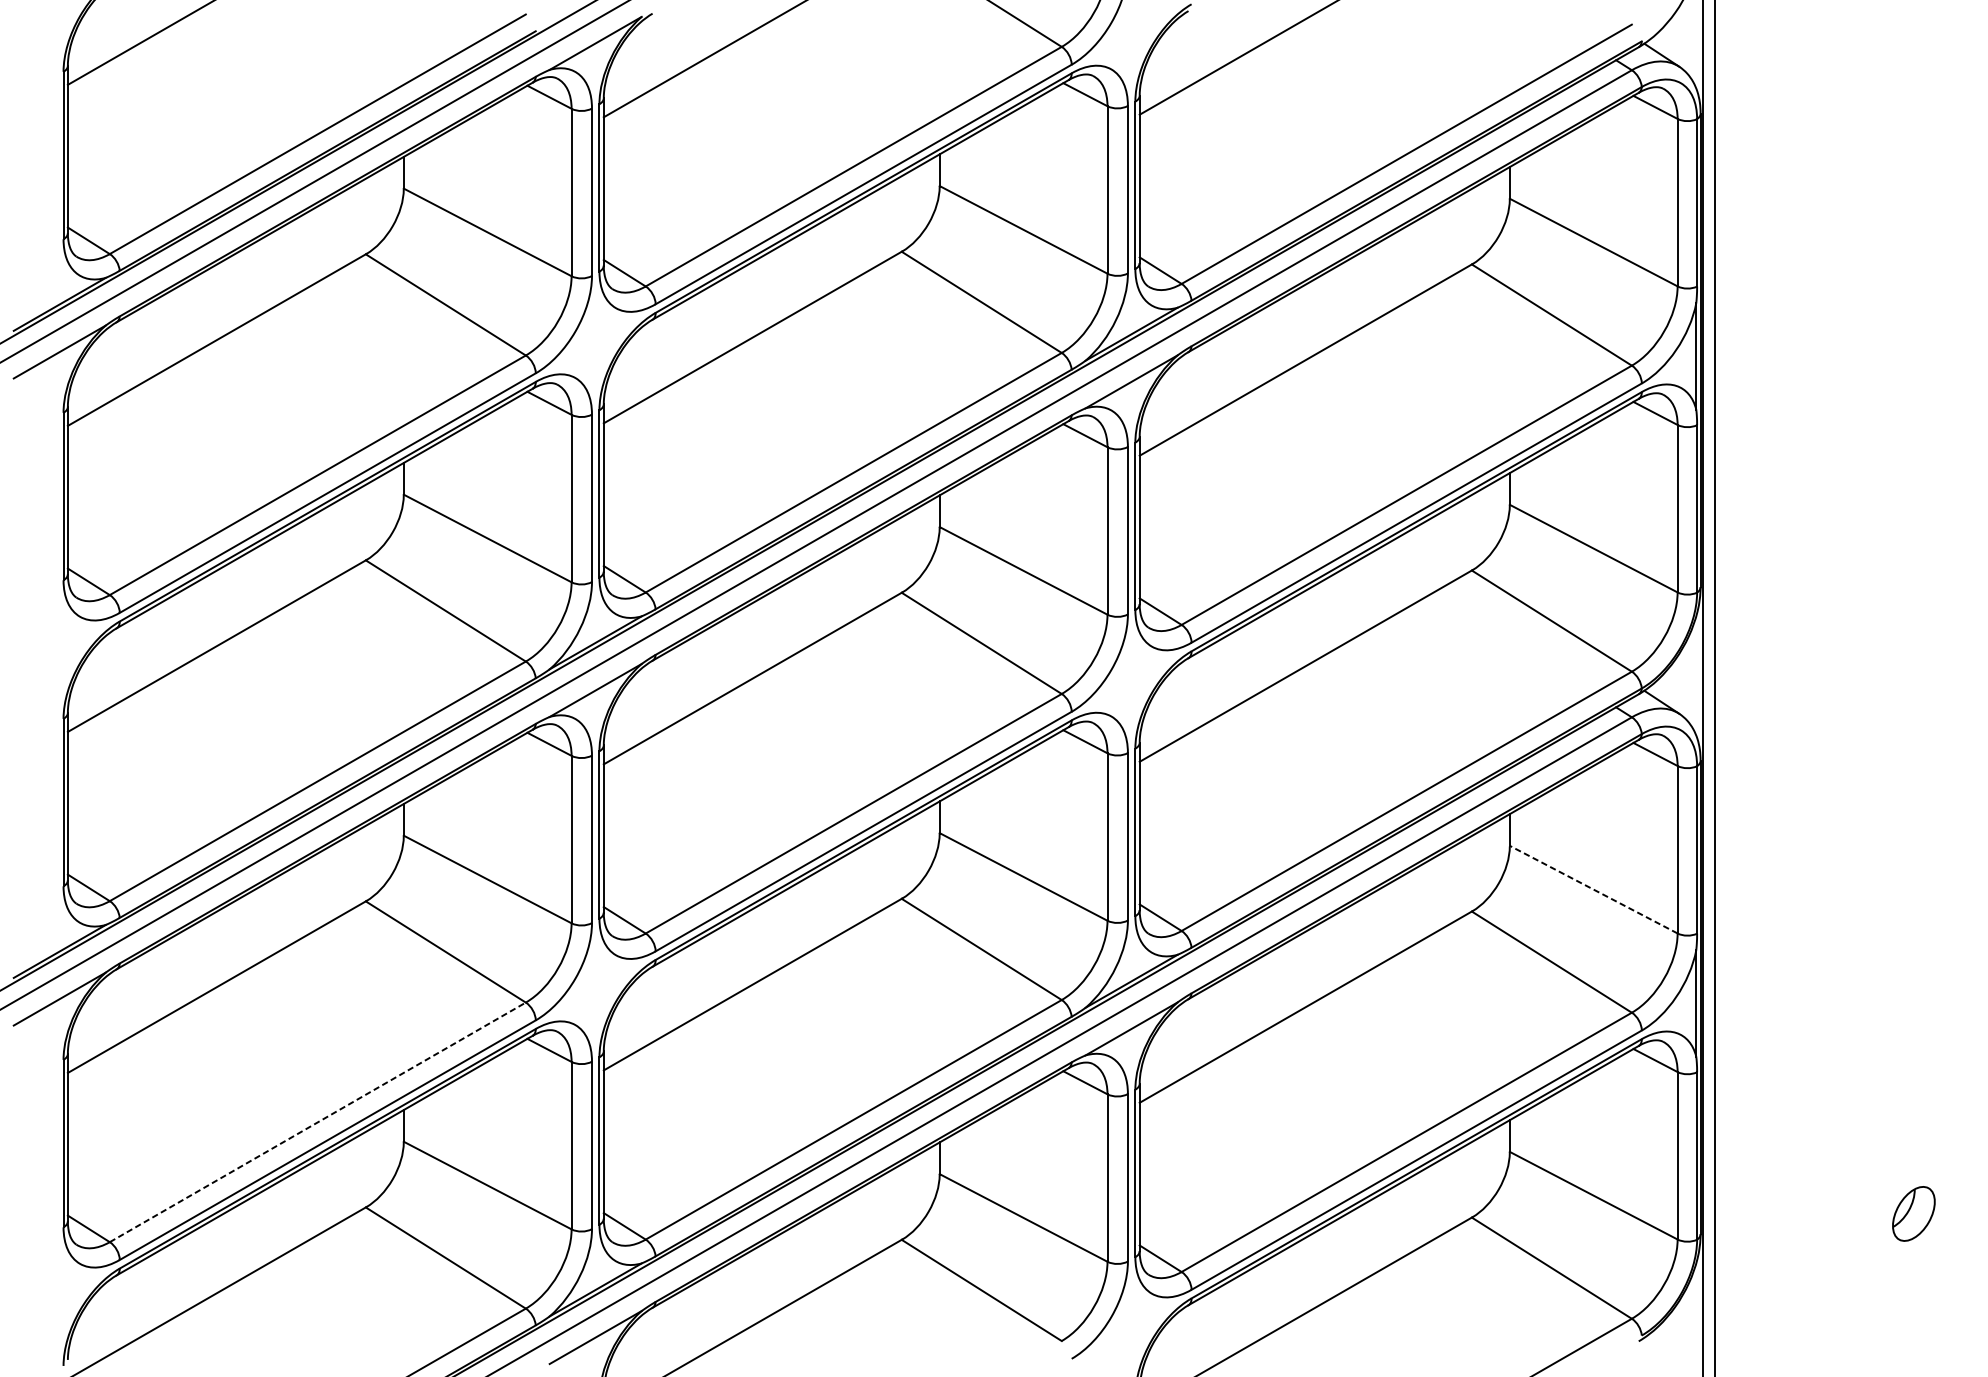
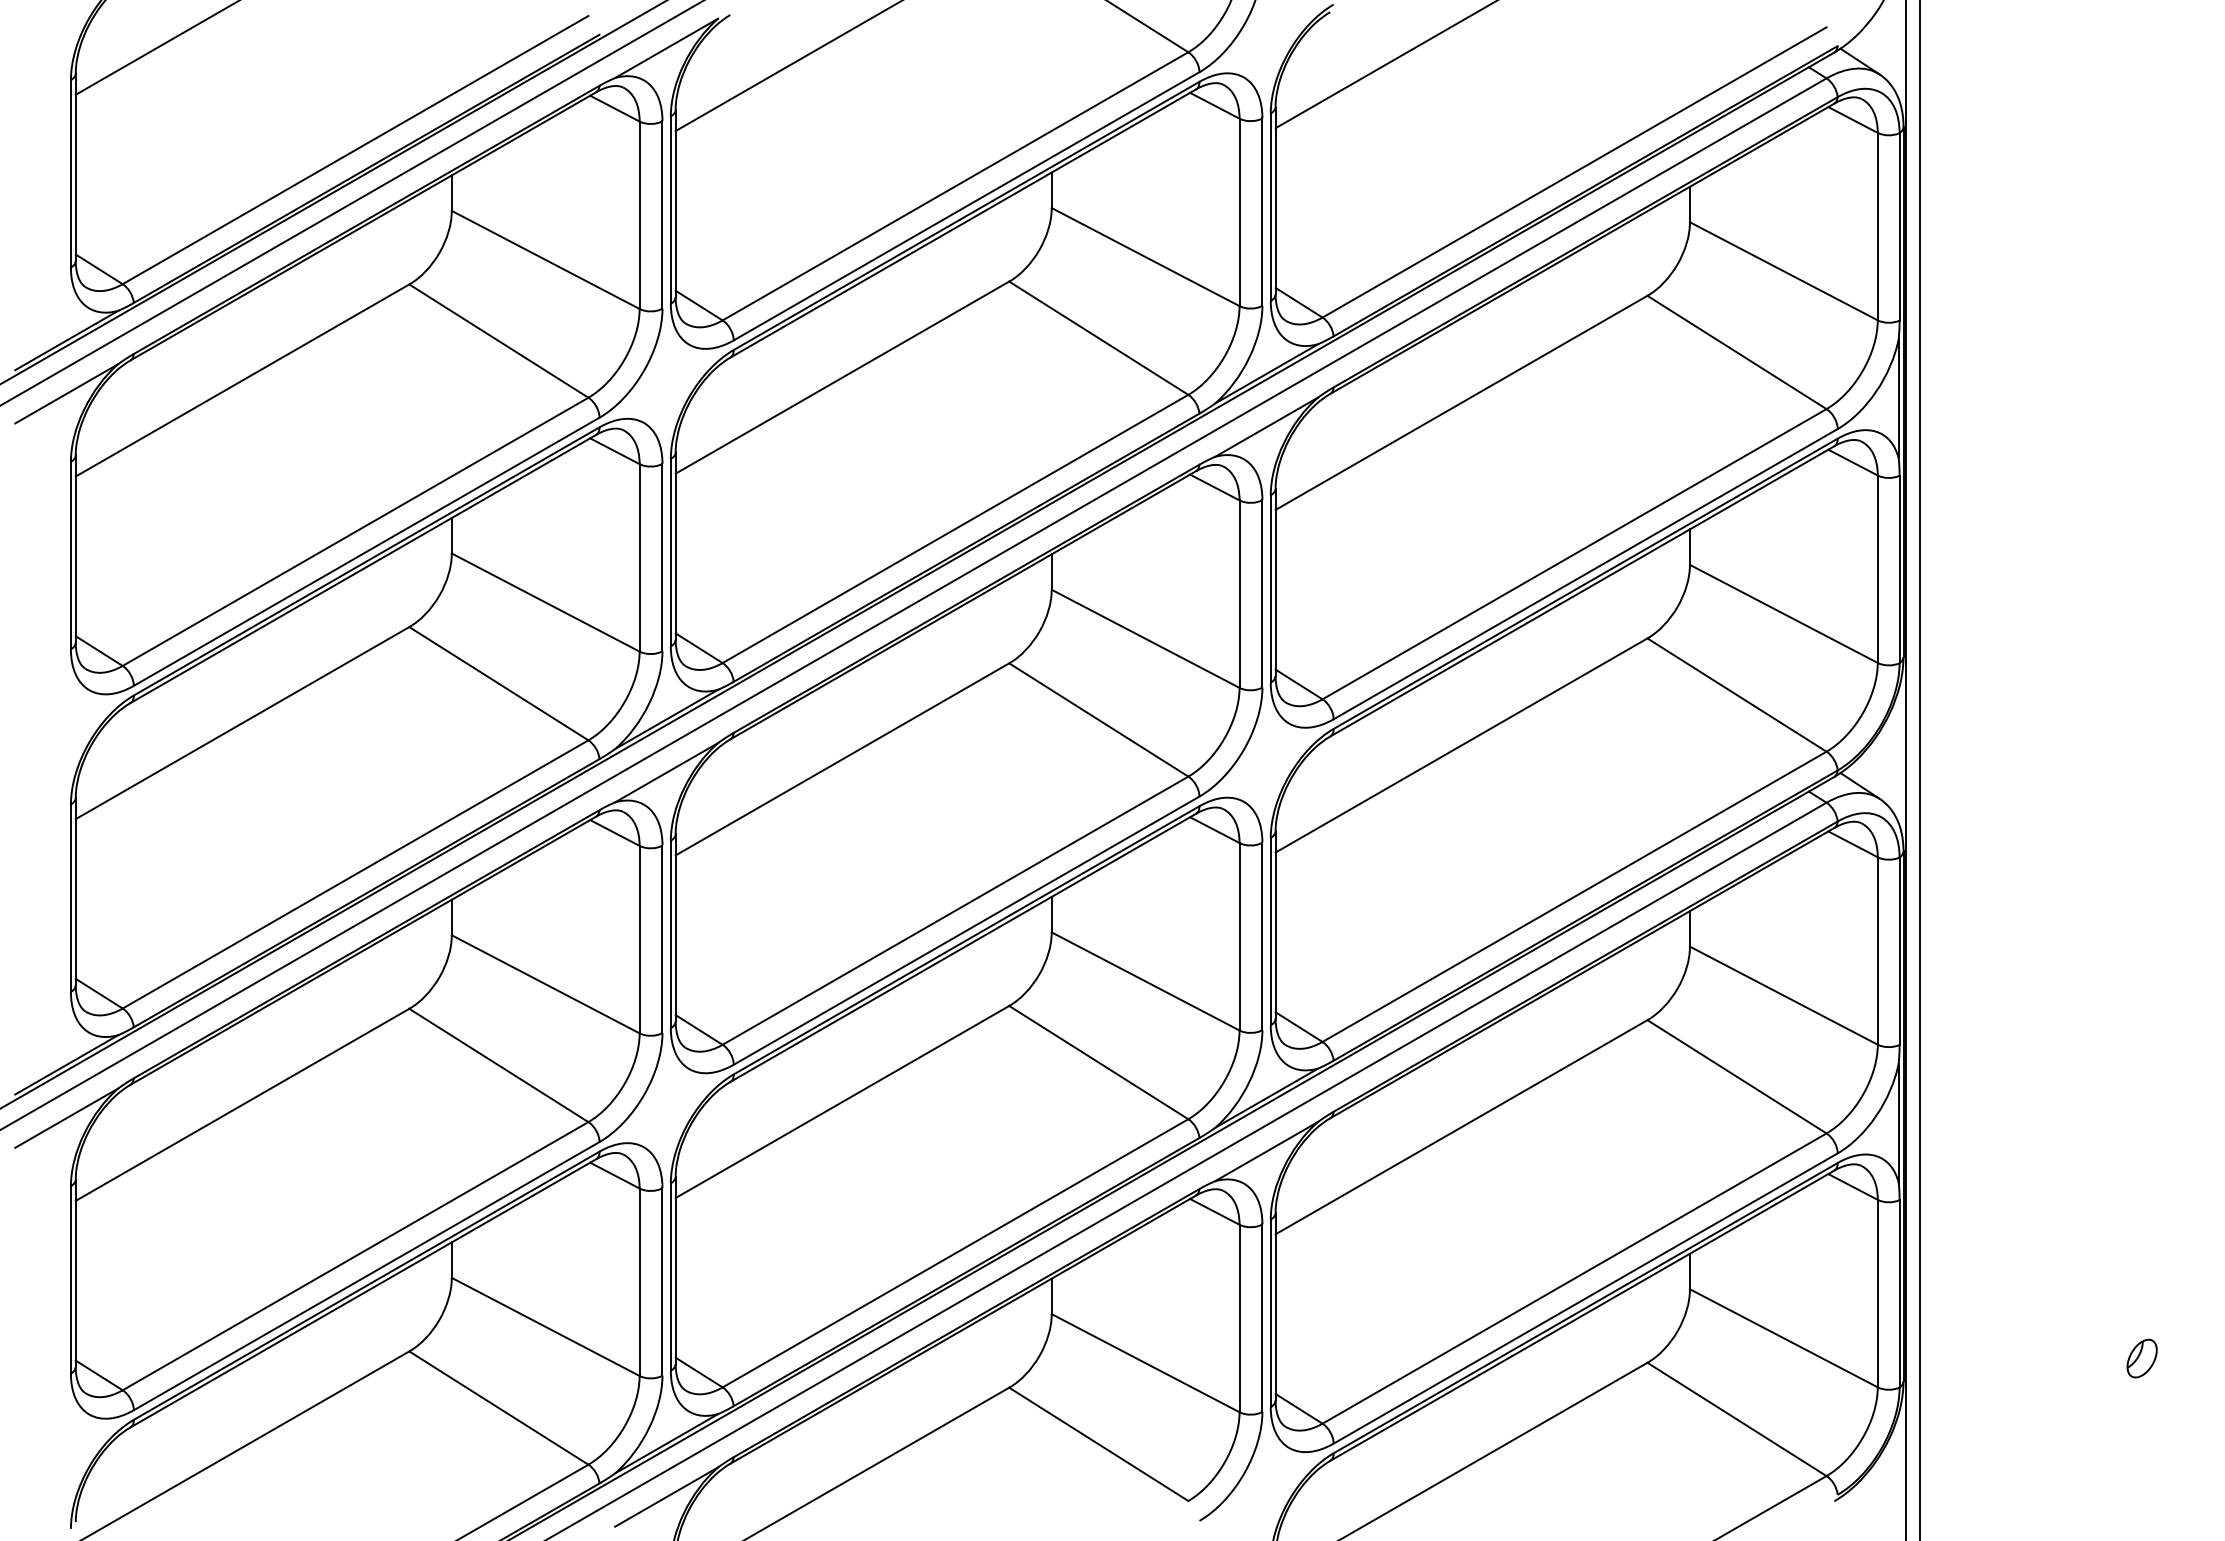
line: (1593, 889) -> (1783, 995), dashed -> solid
line: (317, 1122) -> (355, 1256), dashed -> solid
part: (1913, 1213) -> (2141, 1358), size x0.62

